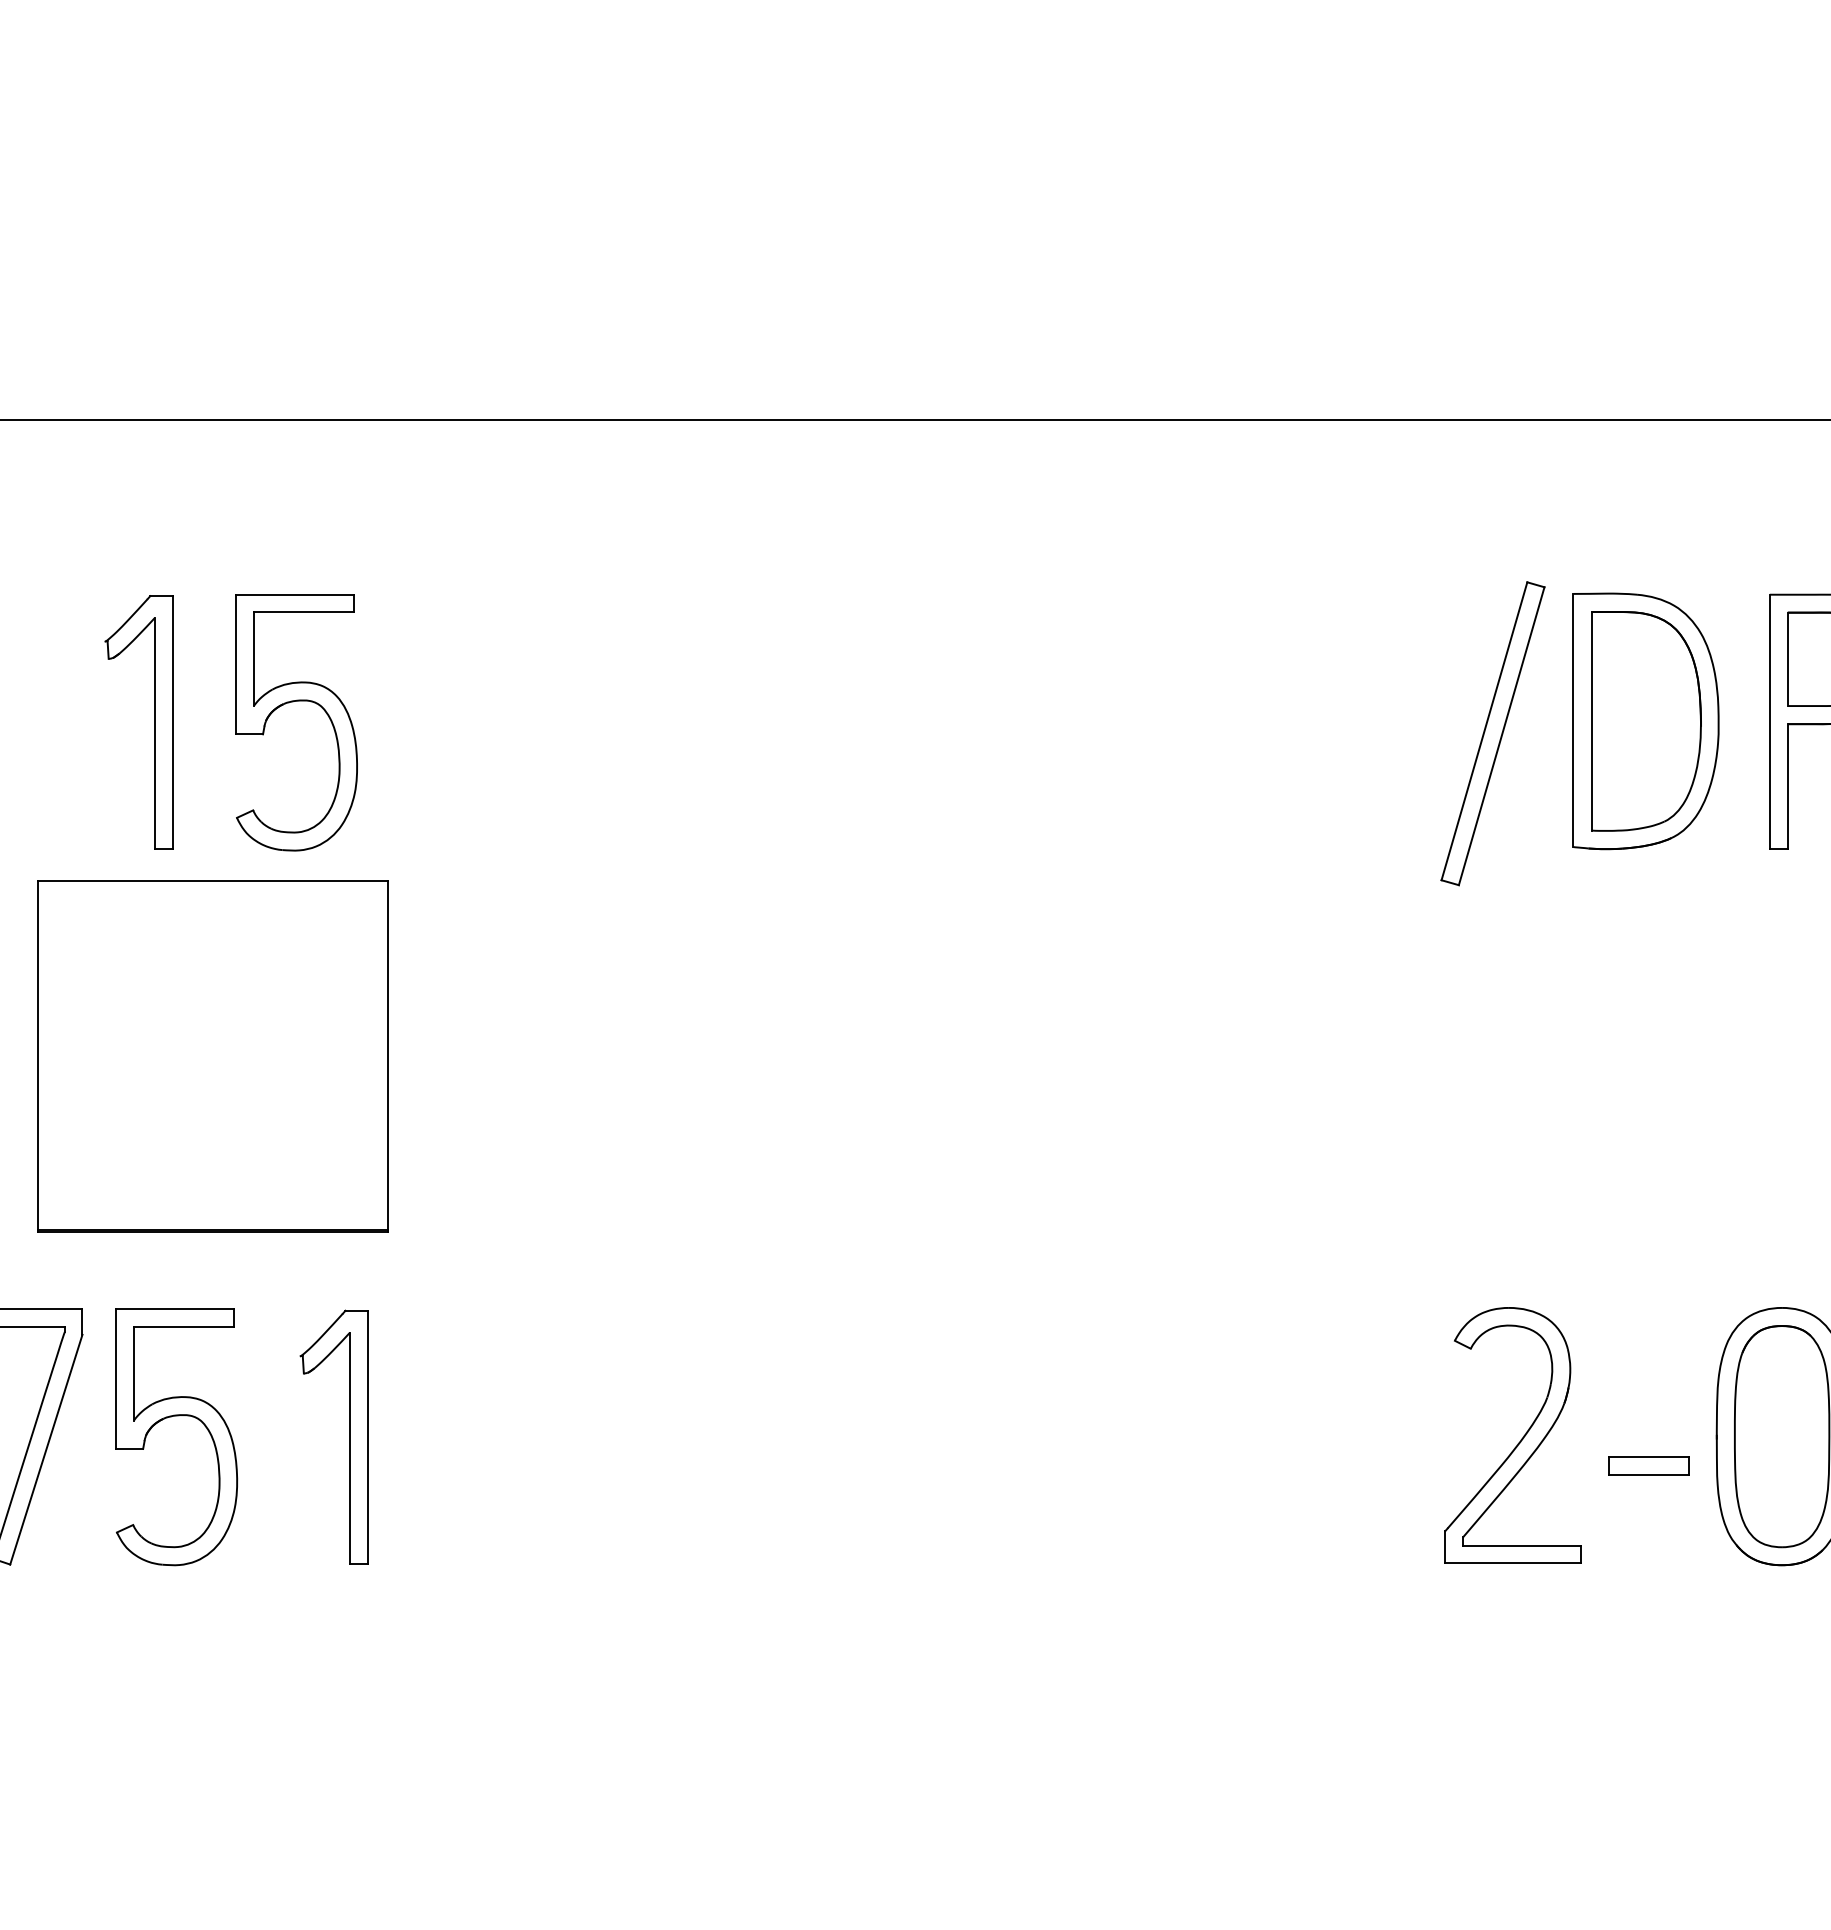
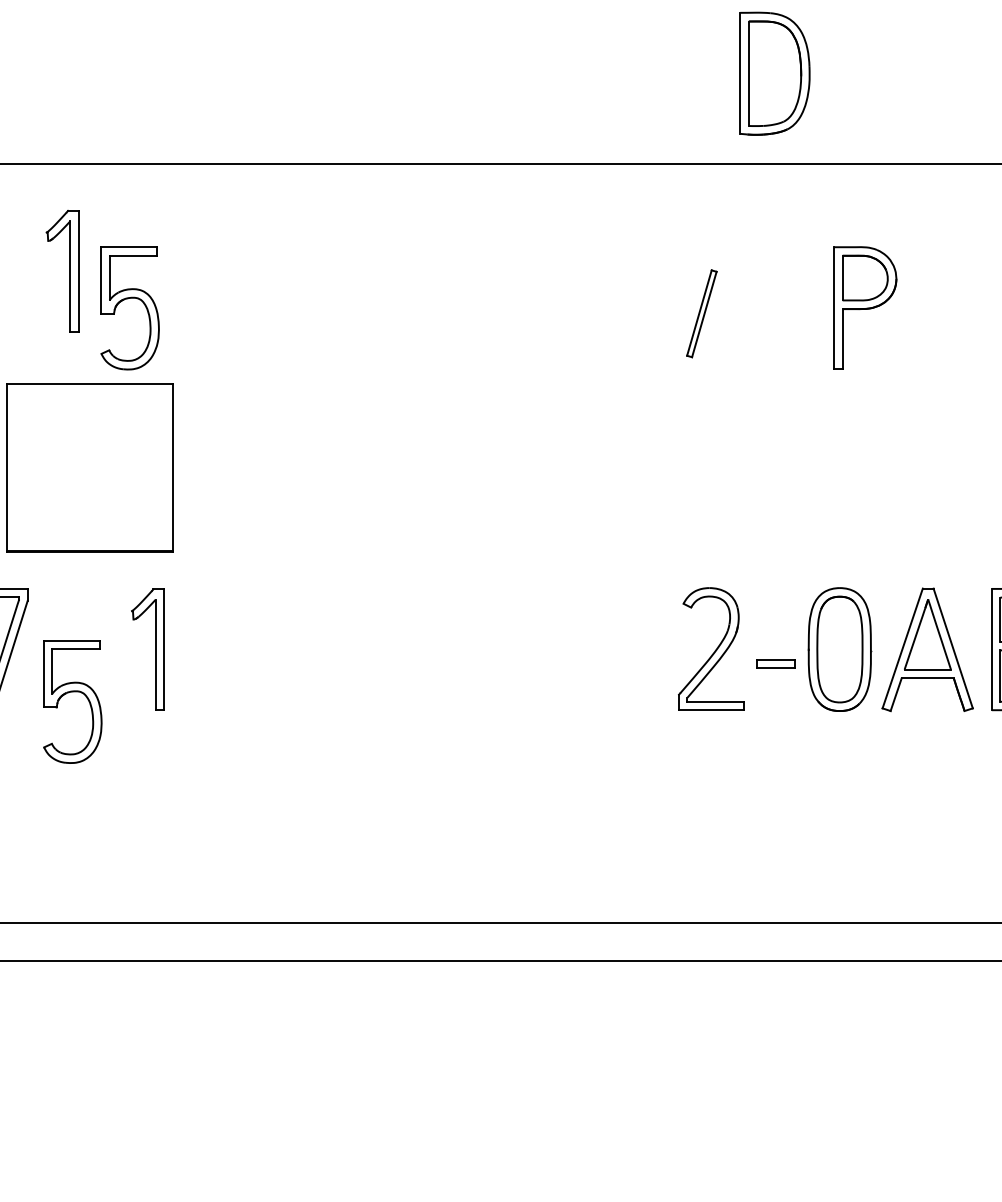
part: (1645, 720) -> (774, 73), moved
part: (153, 722) -> (69, 271), moved
part: (1492, 733) -> (701, 313), size x0.6
part: (167, 1419) -> (68, 693), moved

